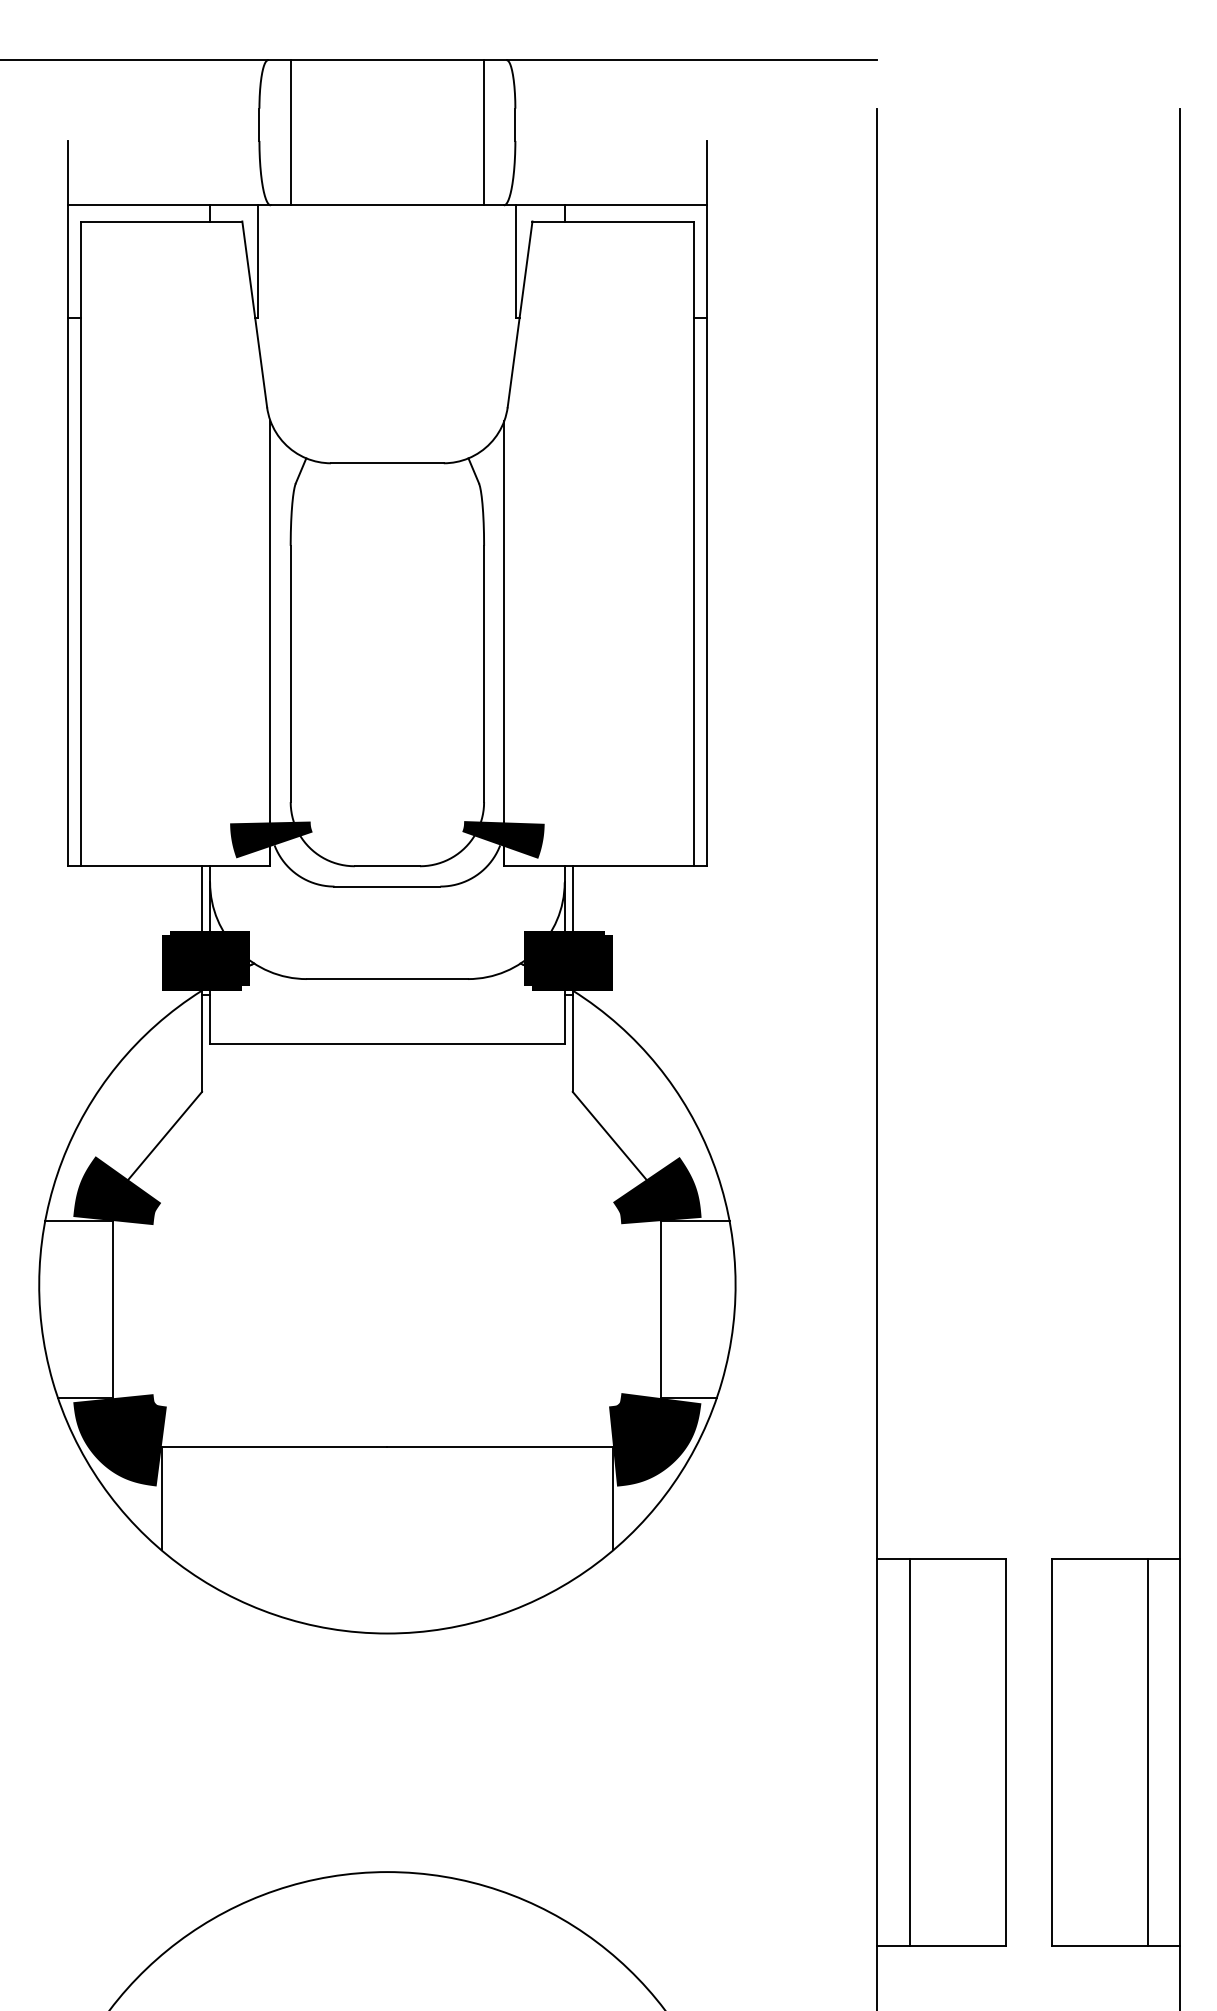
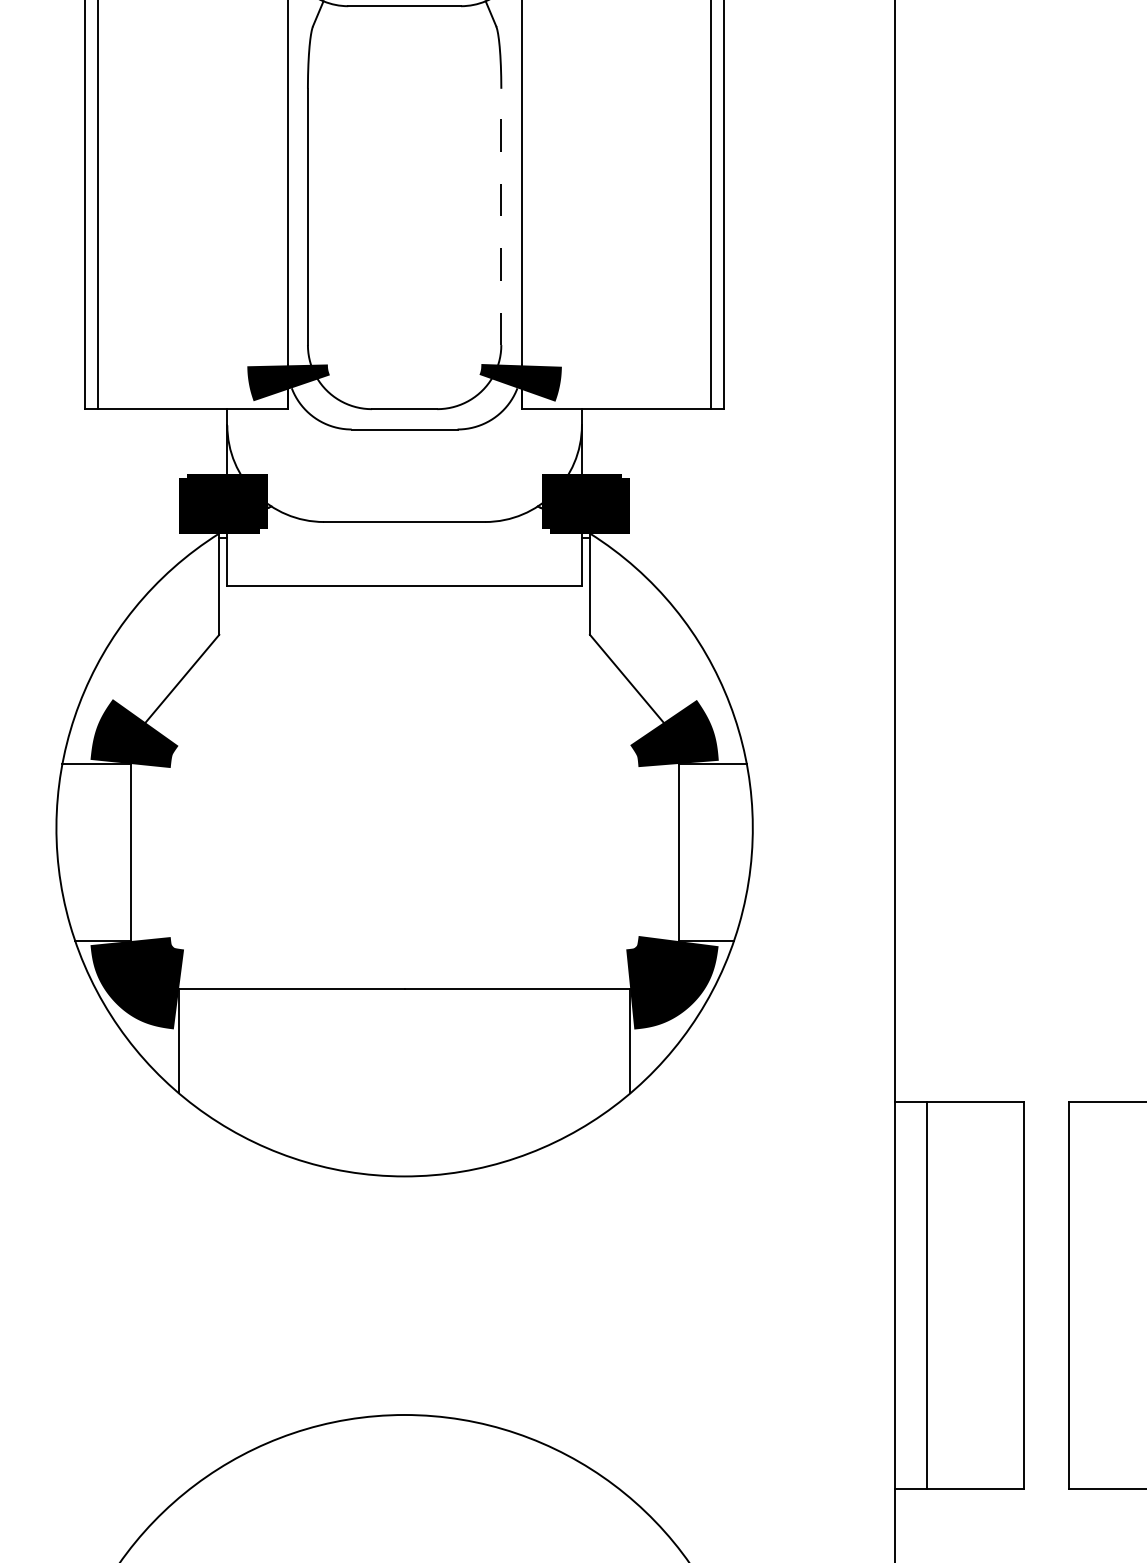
line: (484, 673) -> (501, 216), solid -> dashed
line: (202, 900) -> (219, 443), removed
line: (572, 900) -> (589, 443), removed

